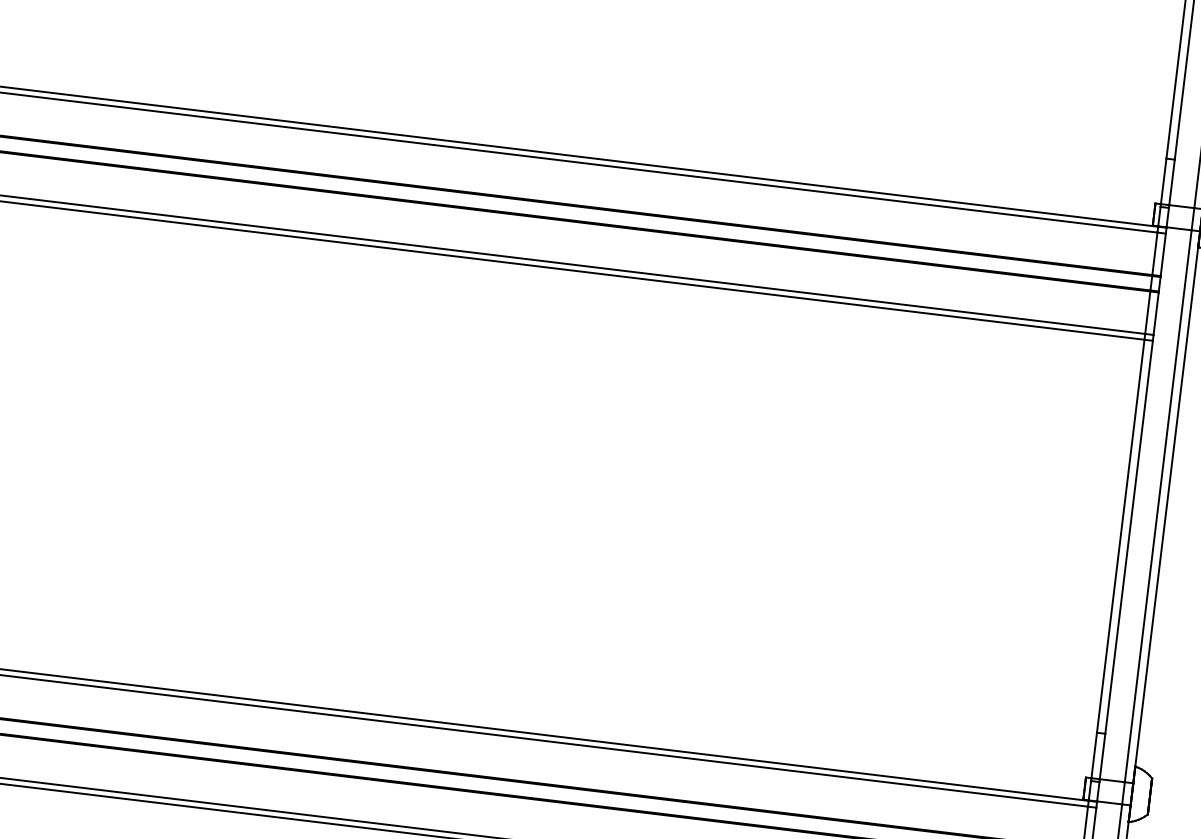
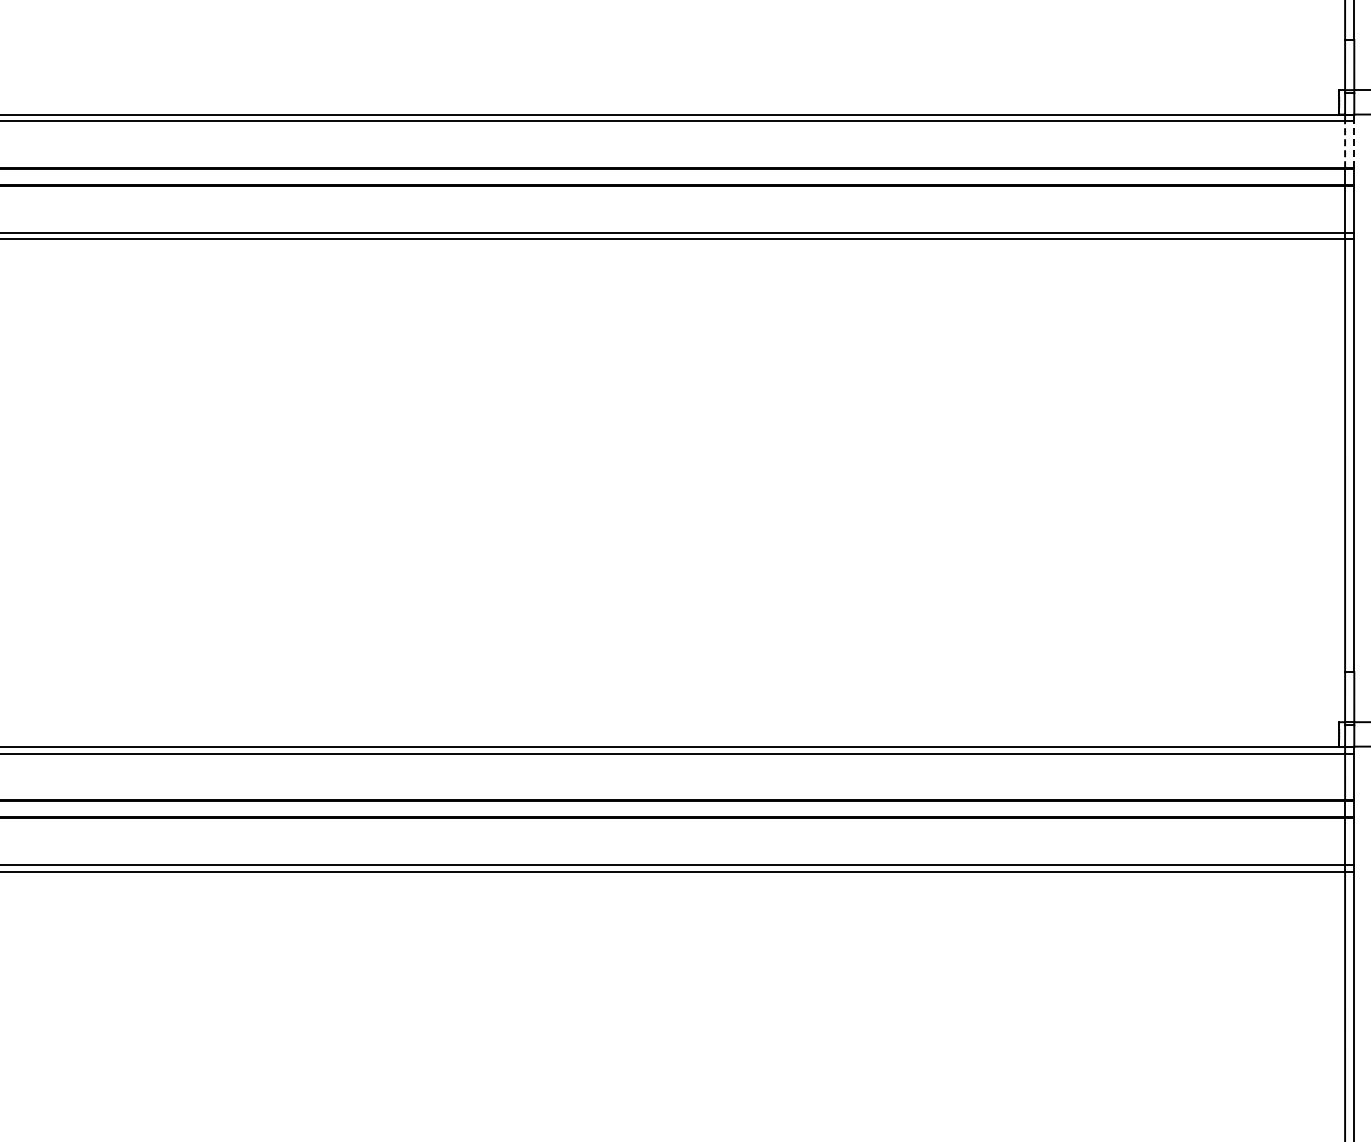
line: (1155, 253) -> (1345, 144), solid -> dashed
line: (1163, 254) -> (1354, 144), solid -> dashed

